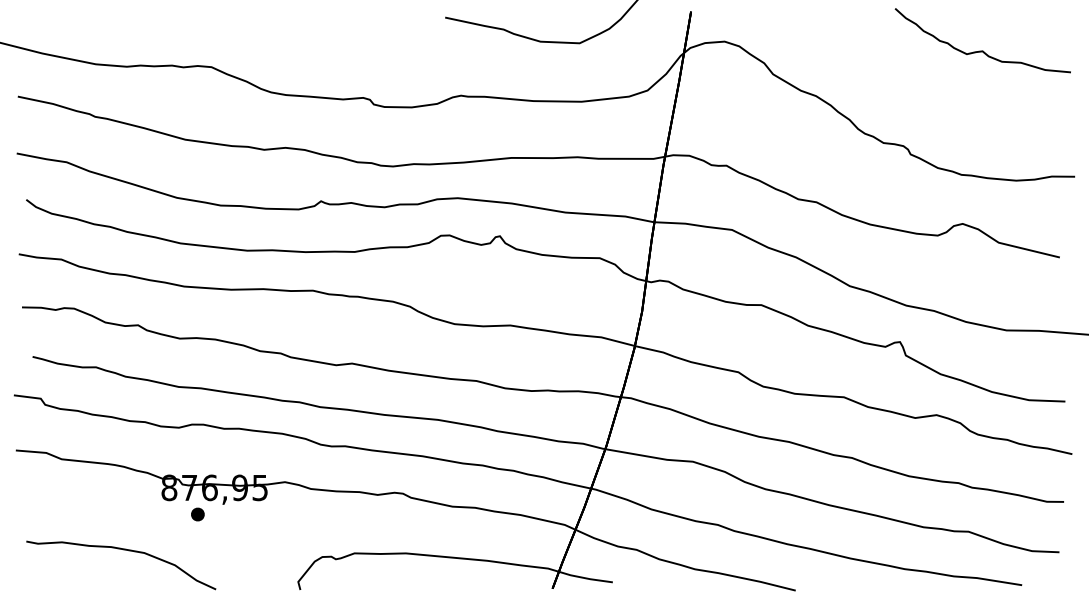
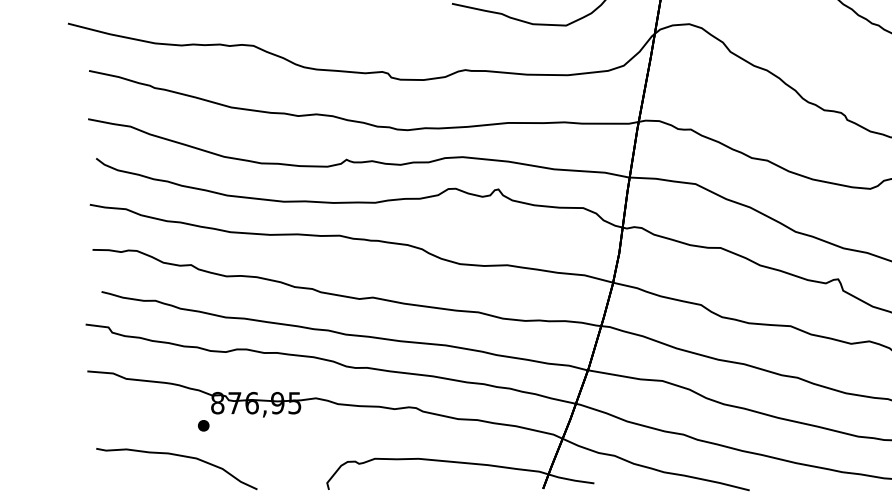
part: (197, 514) -> (203, 425), moved

